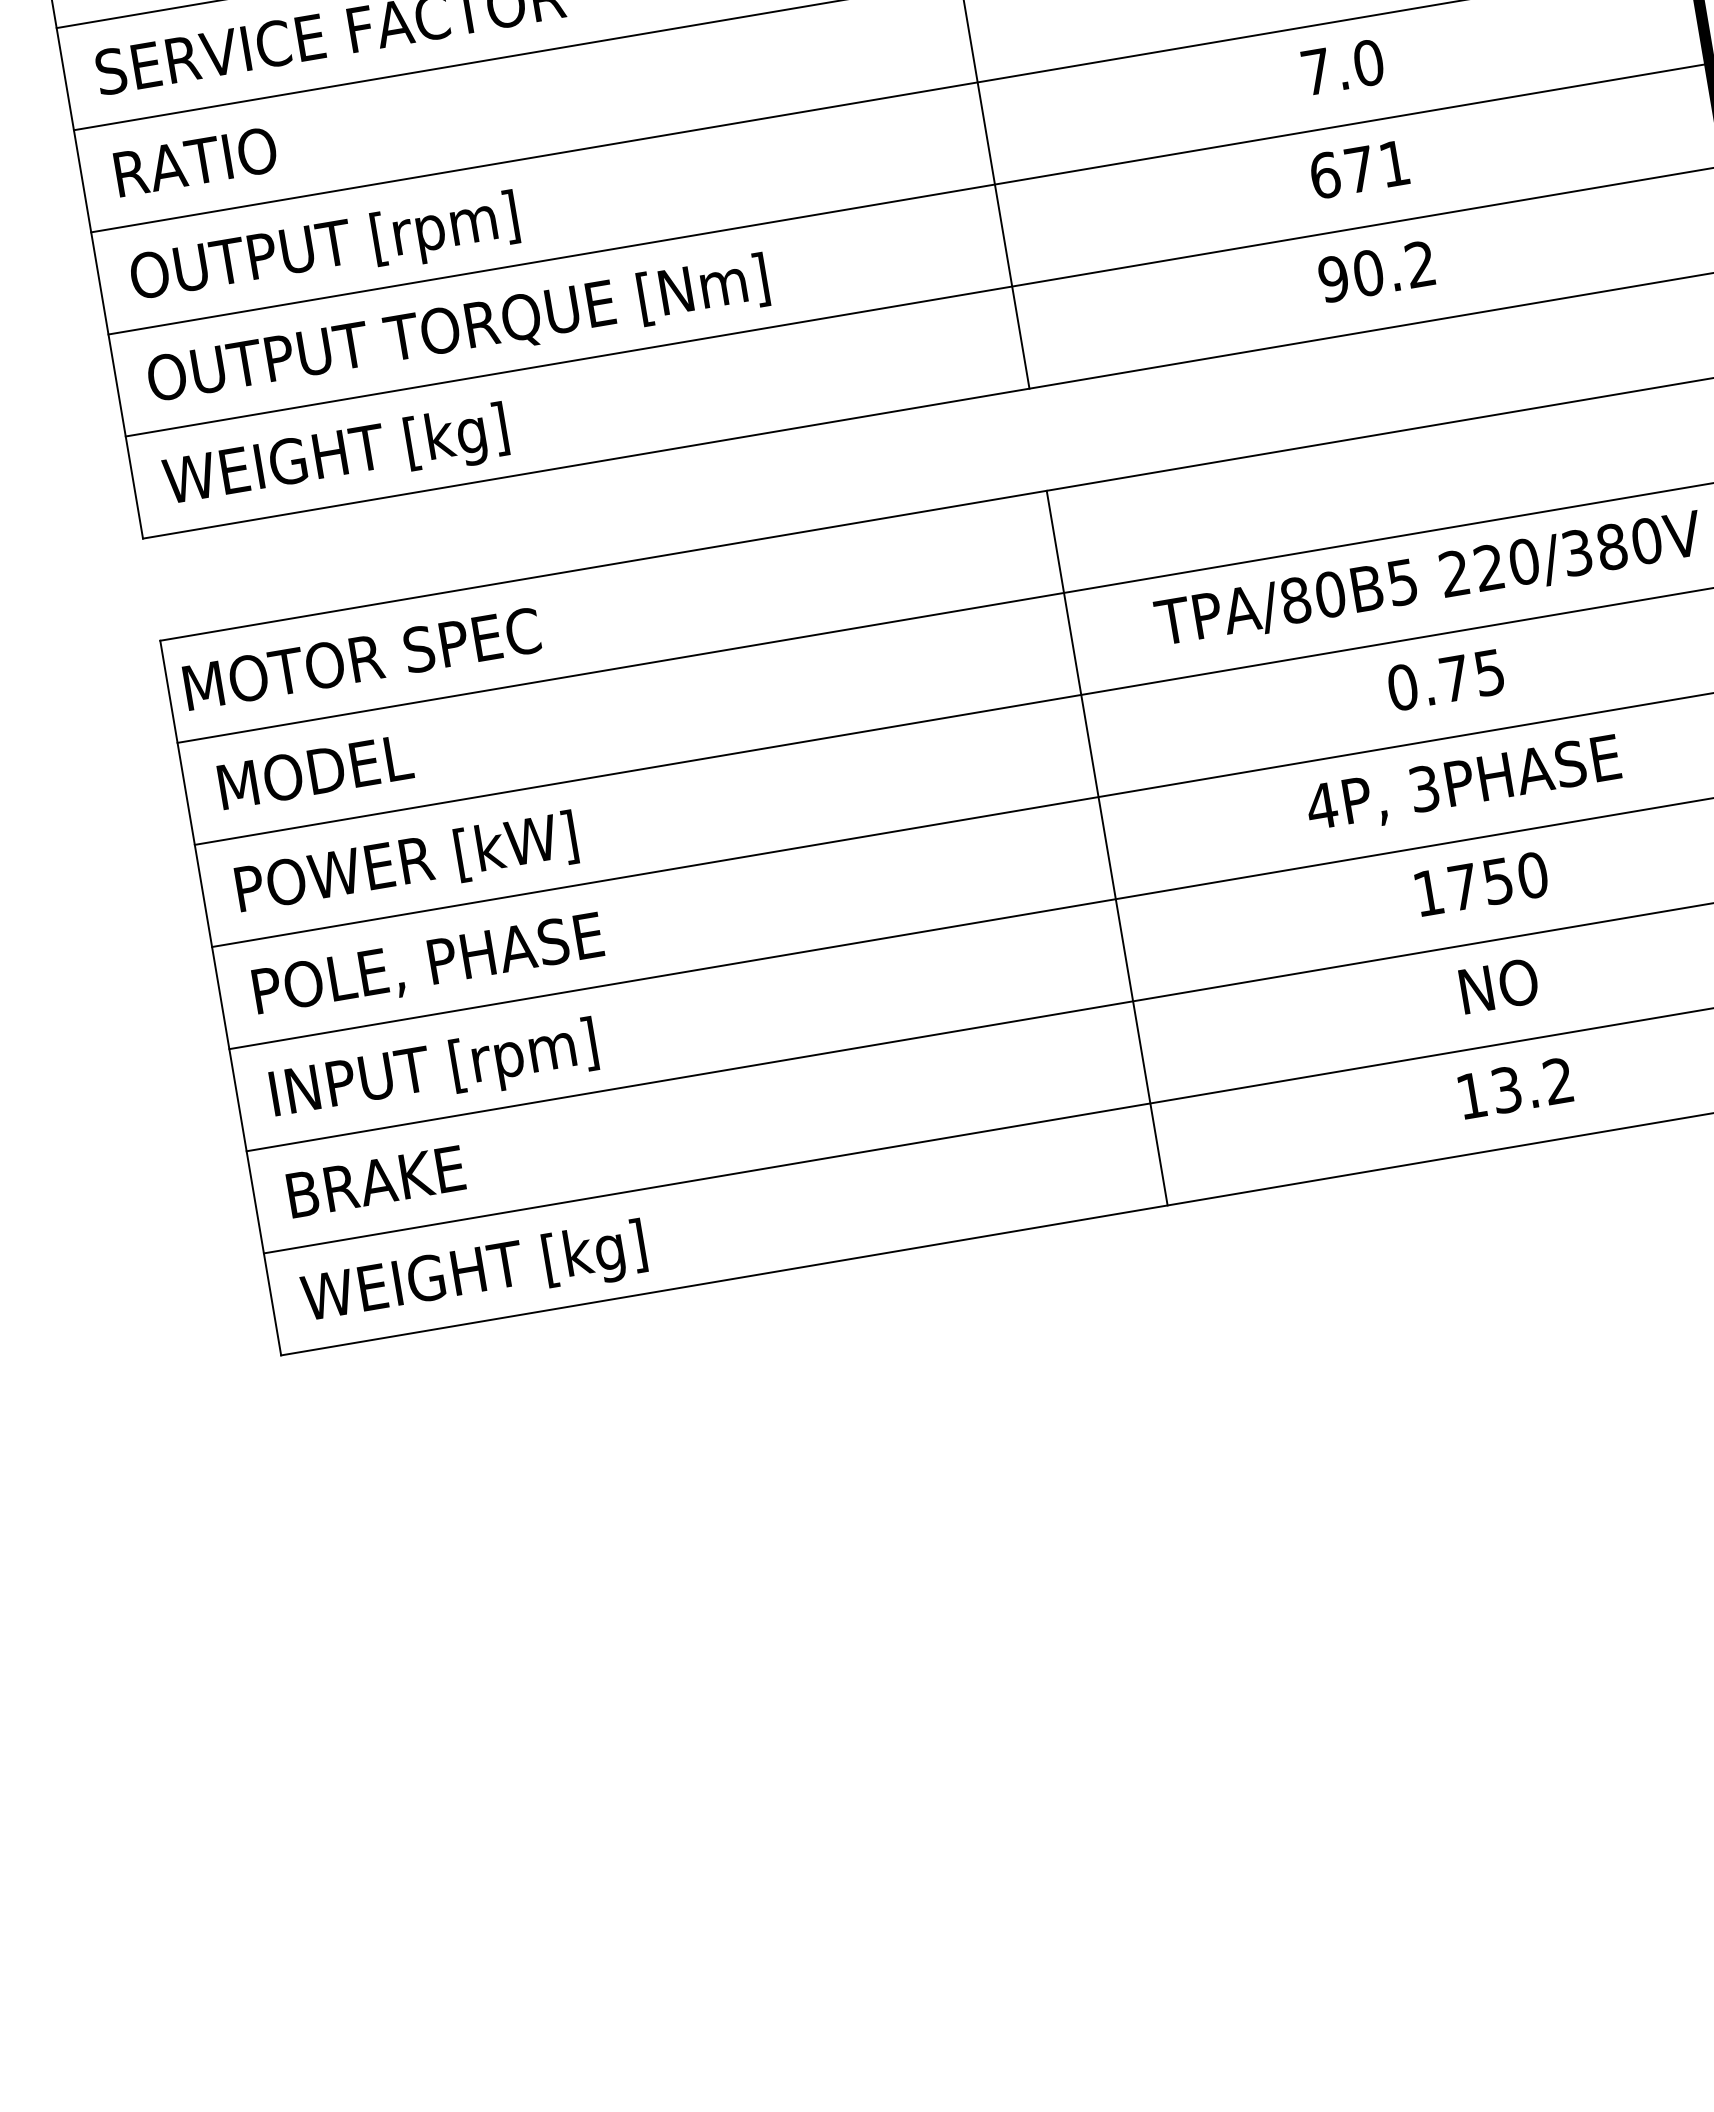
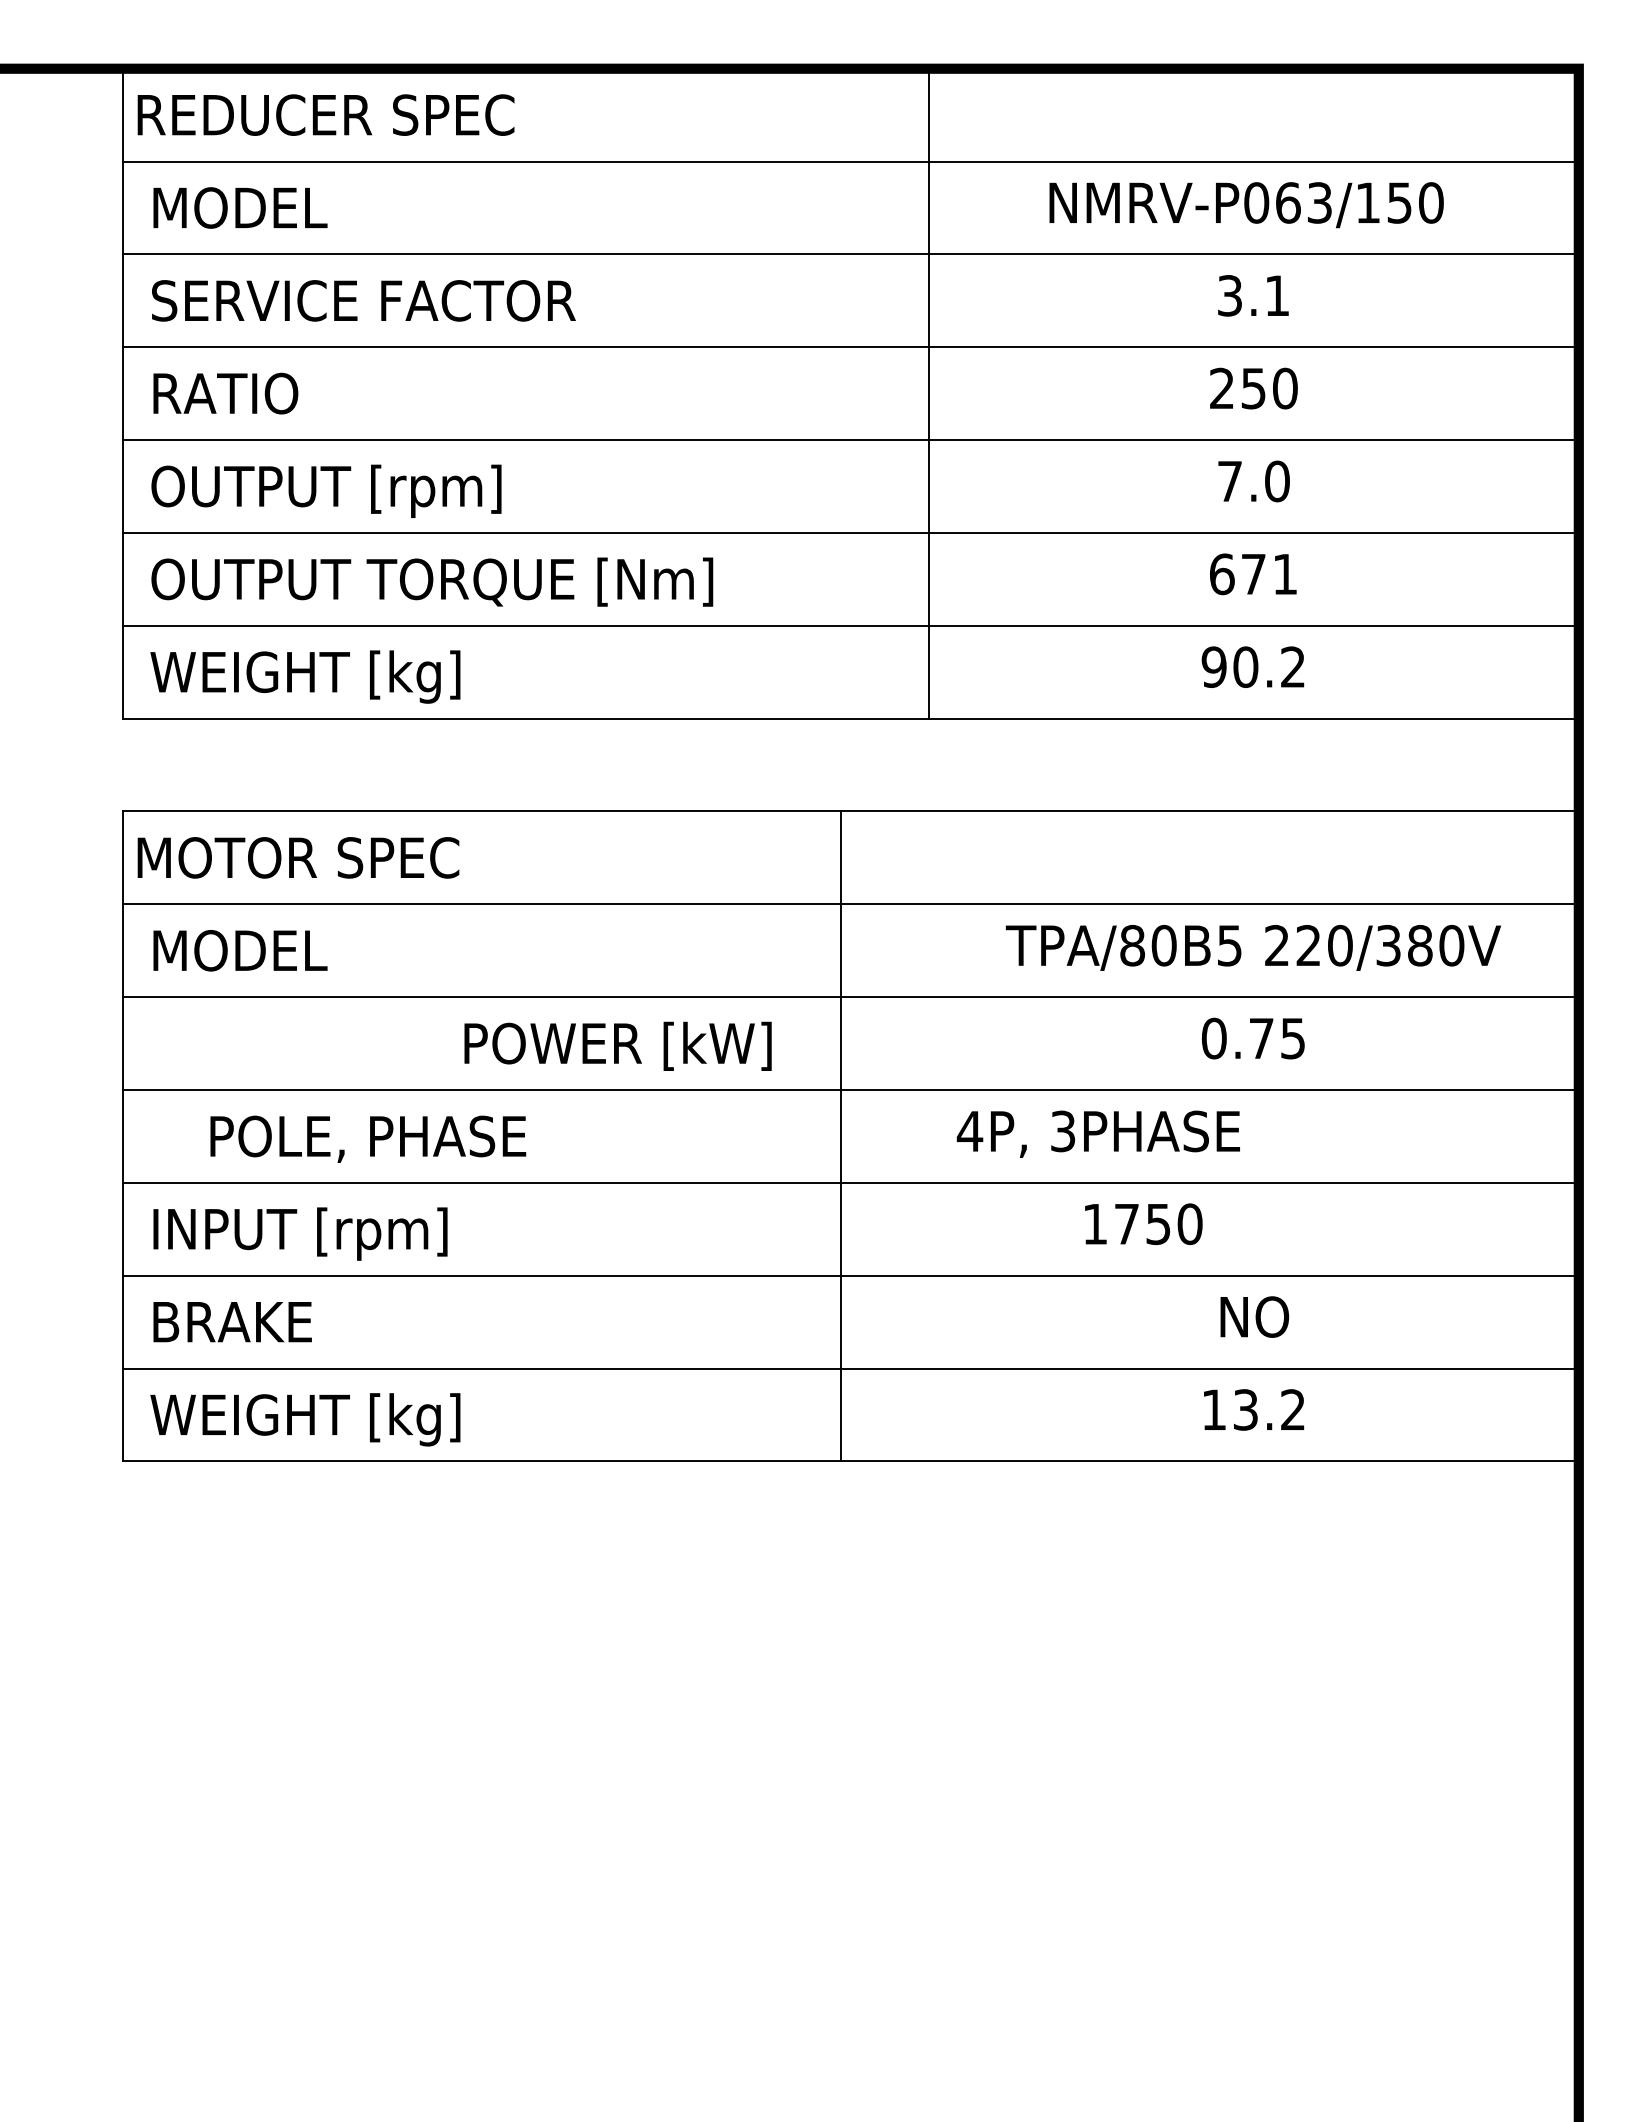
text: (1462, 784) -> (1097, 1133), moved
line: (1106, 848) -> (840, 1136), moved
text: (405, 863) -> (617, 1045), moved
text: (1481, 883) -> (1143, 1223), moved
text: (428, 965) -> (368, 1138), moved

